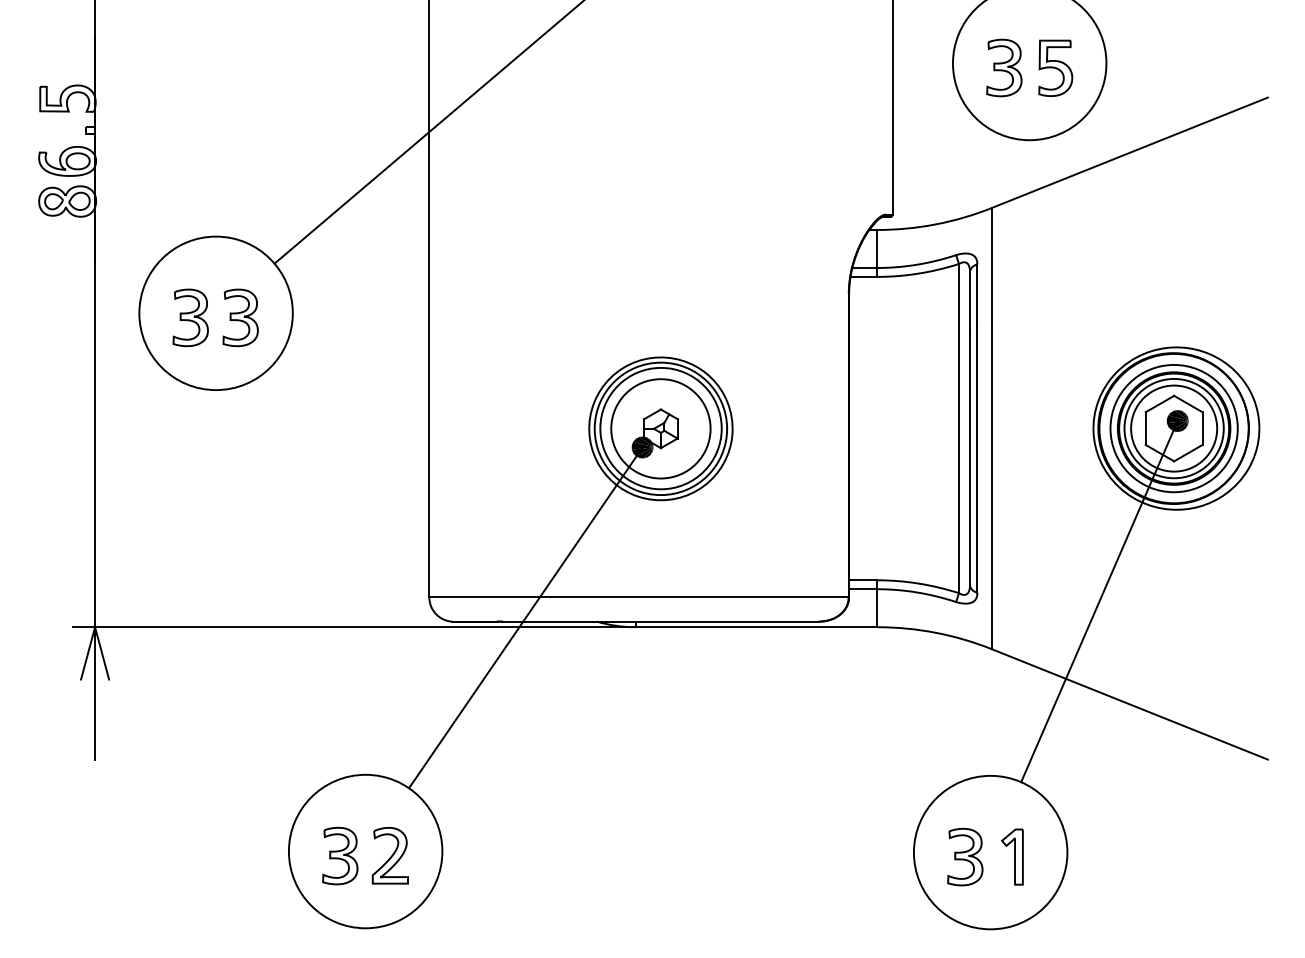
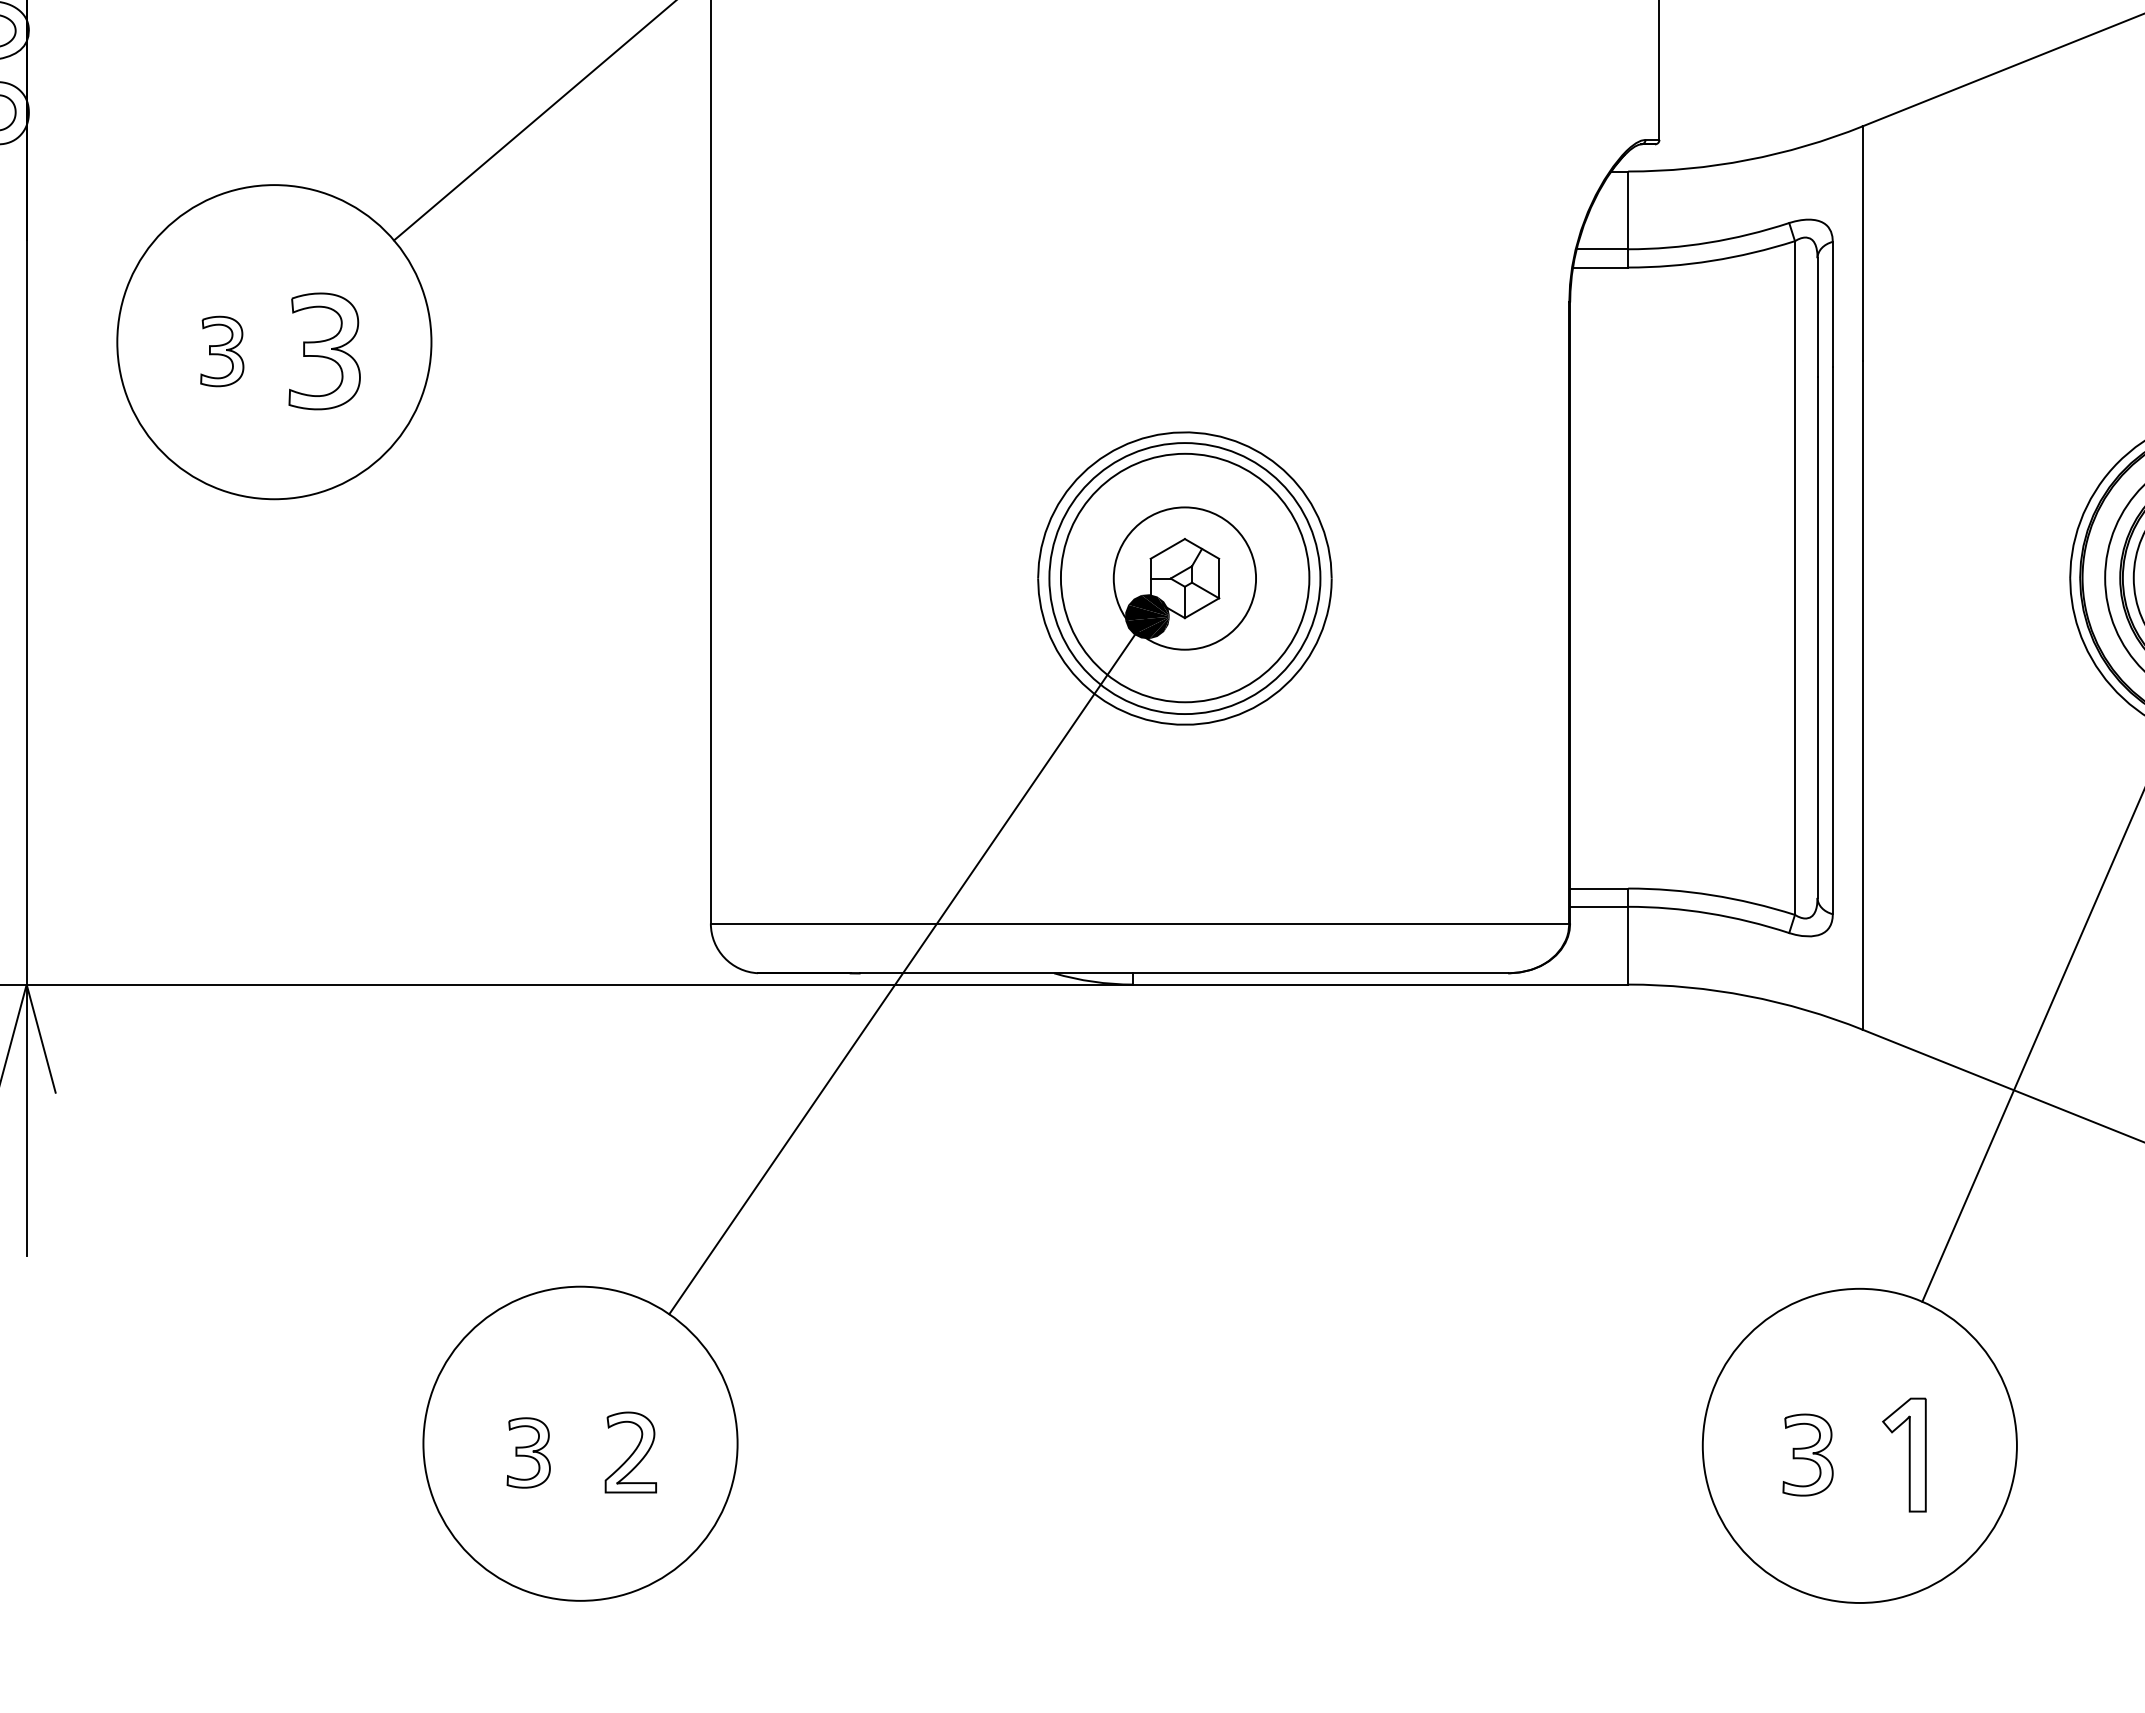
part: (190, 317) -> (221, 350), size x0.6
circle: (660, 428) -> (1184, 577), size x0.7
part: (340, 855) -> (529, 1451), size x0.6
part: (389, 855) -> (629, 1451), size x0.7
part: (965, 856) -> (1808, 1453), size x0.7

